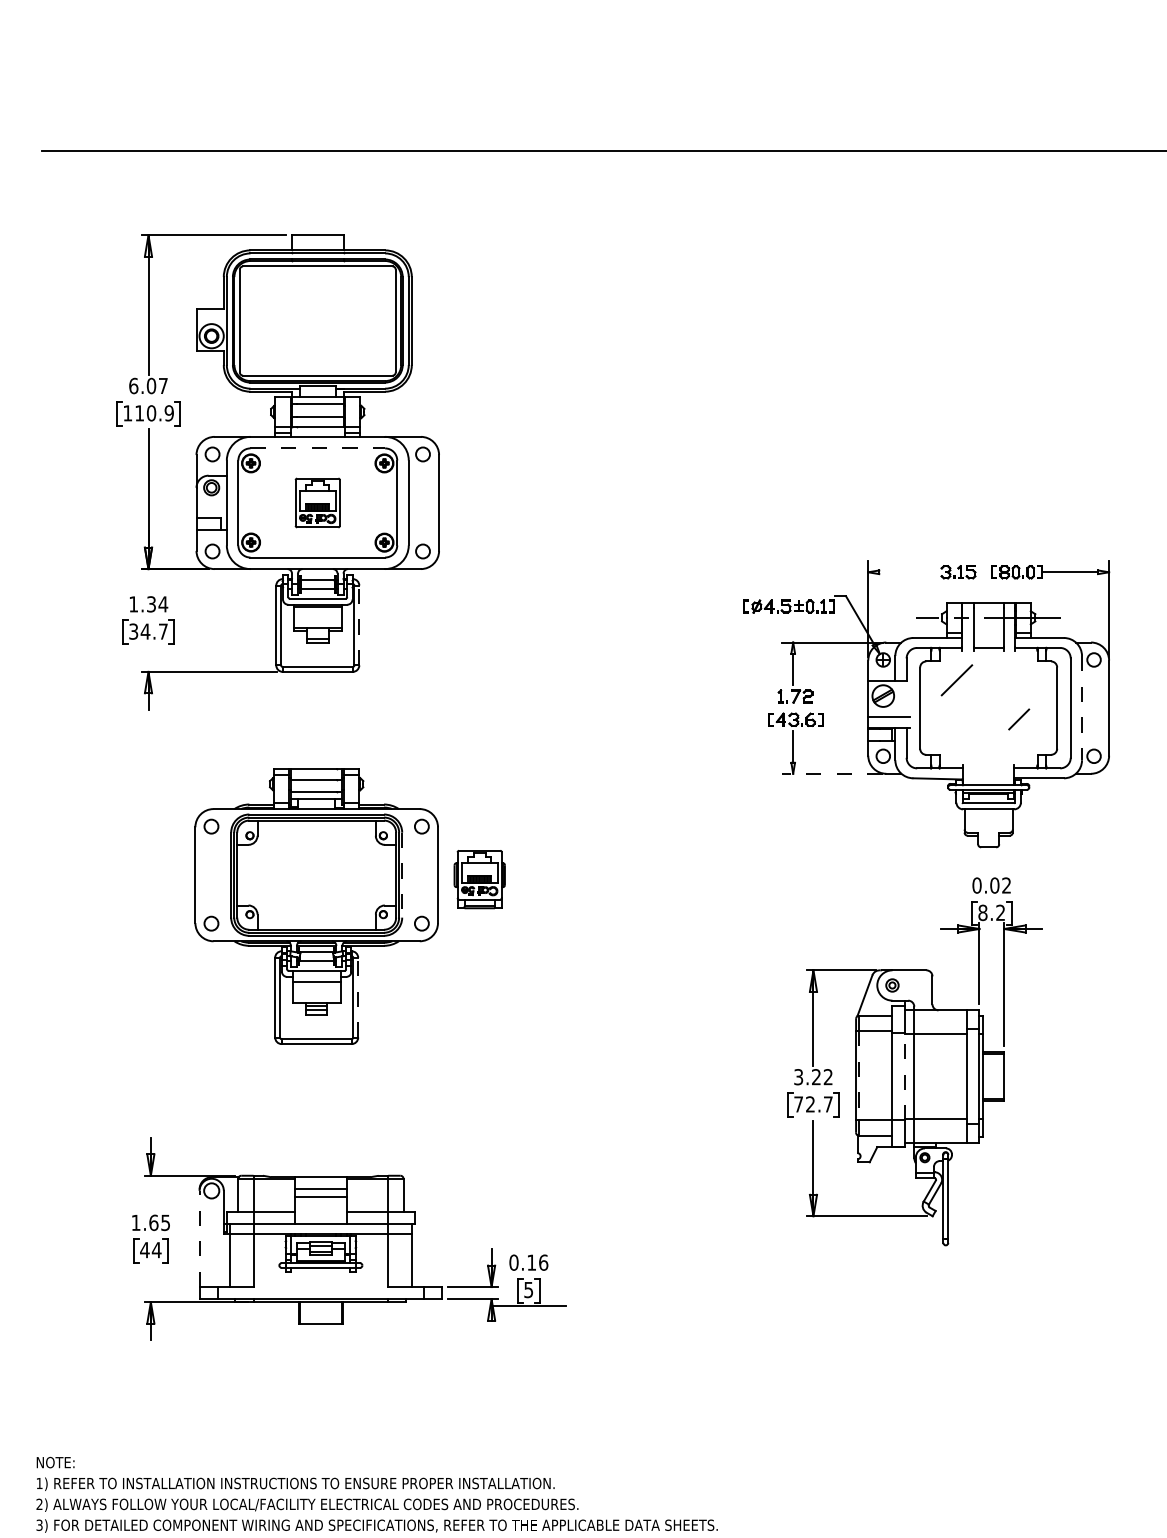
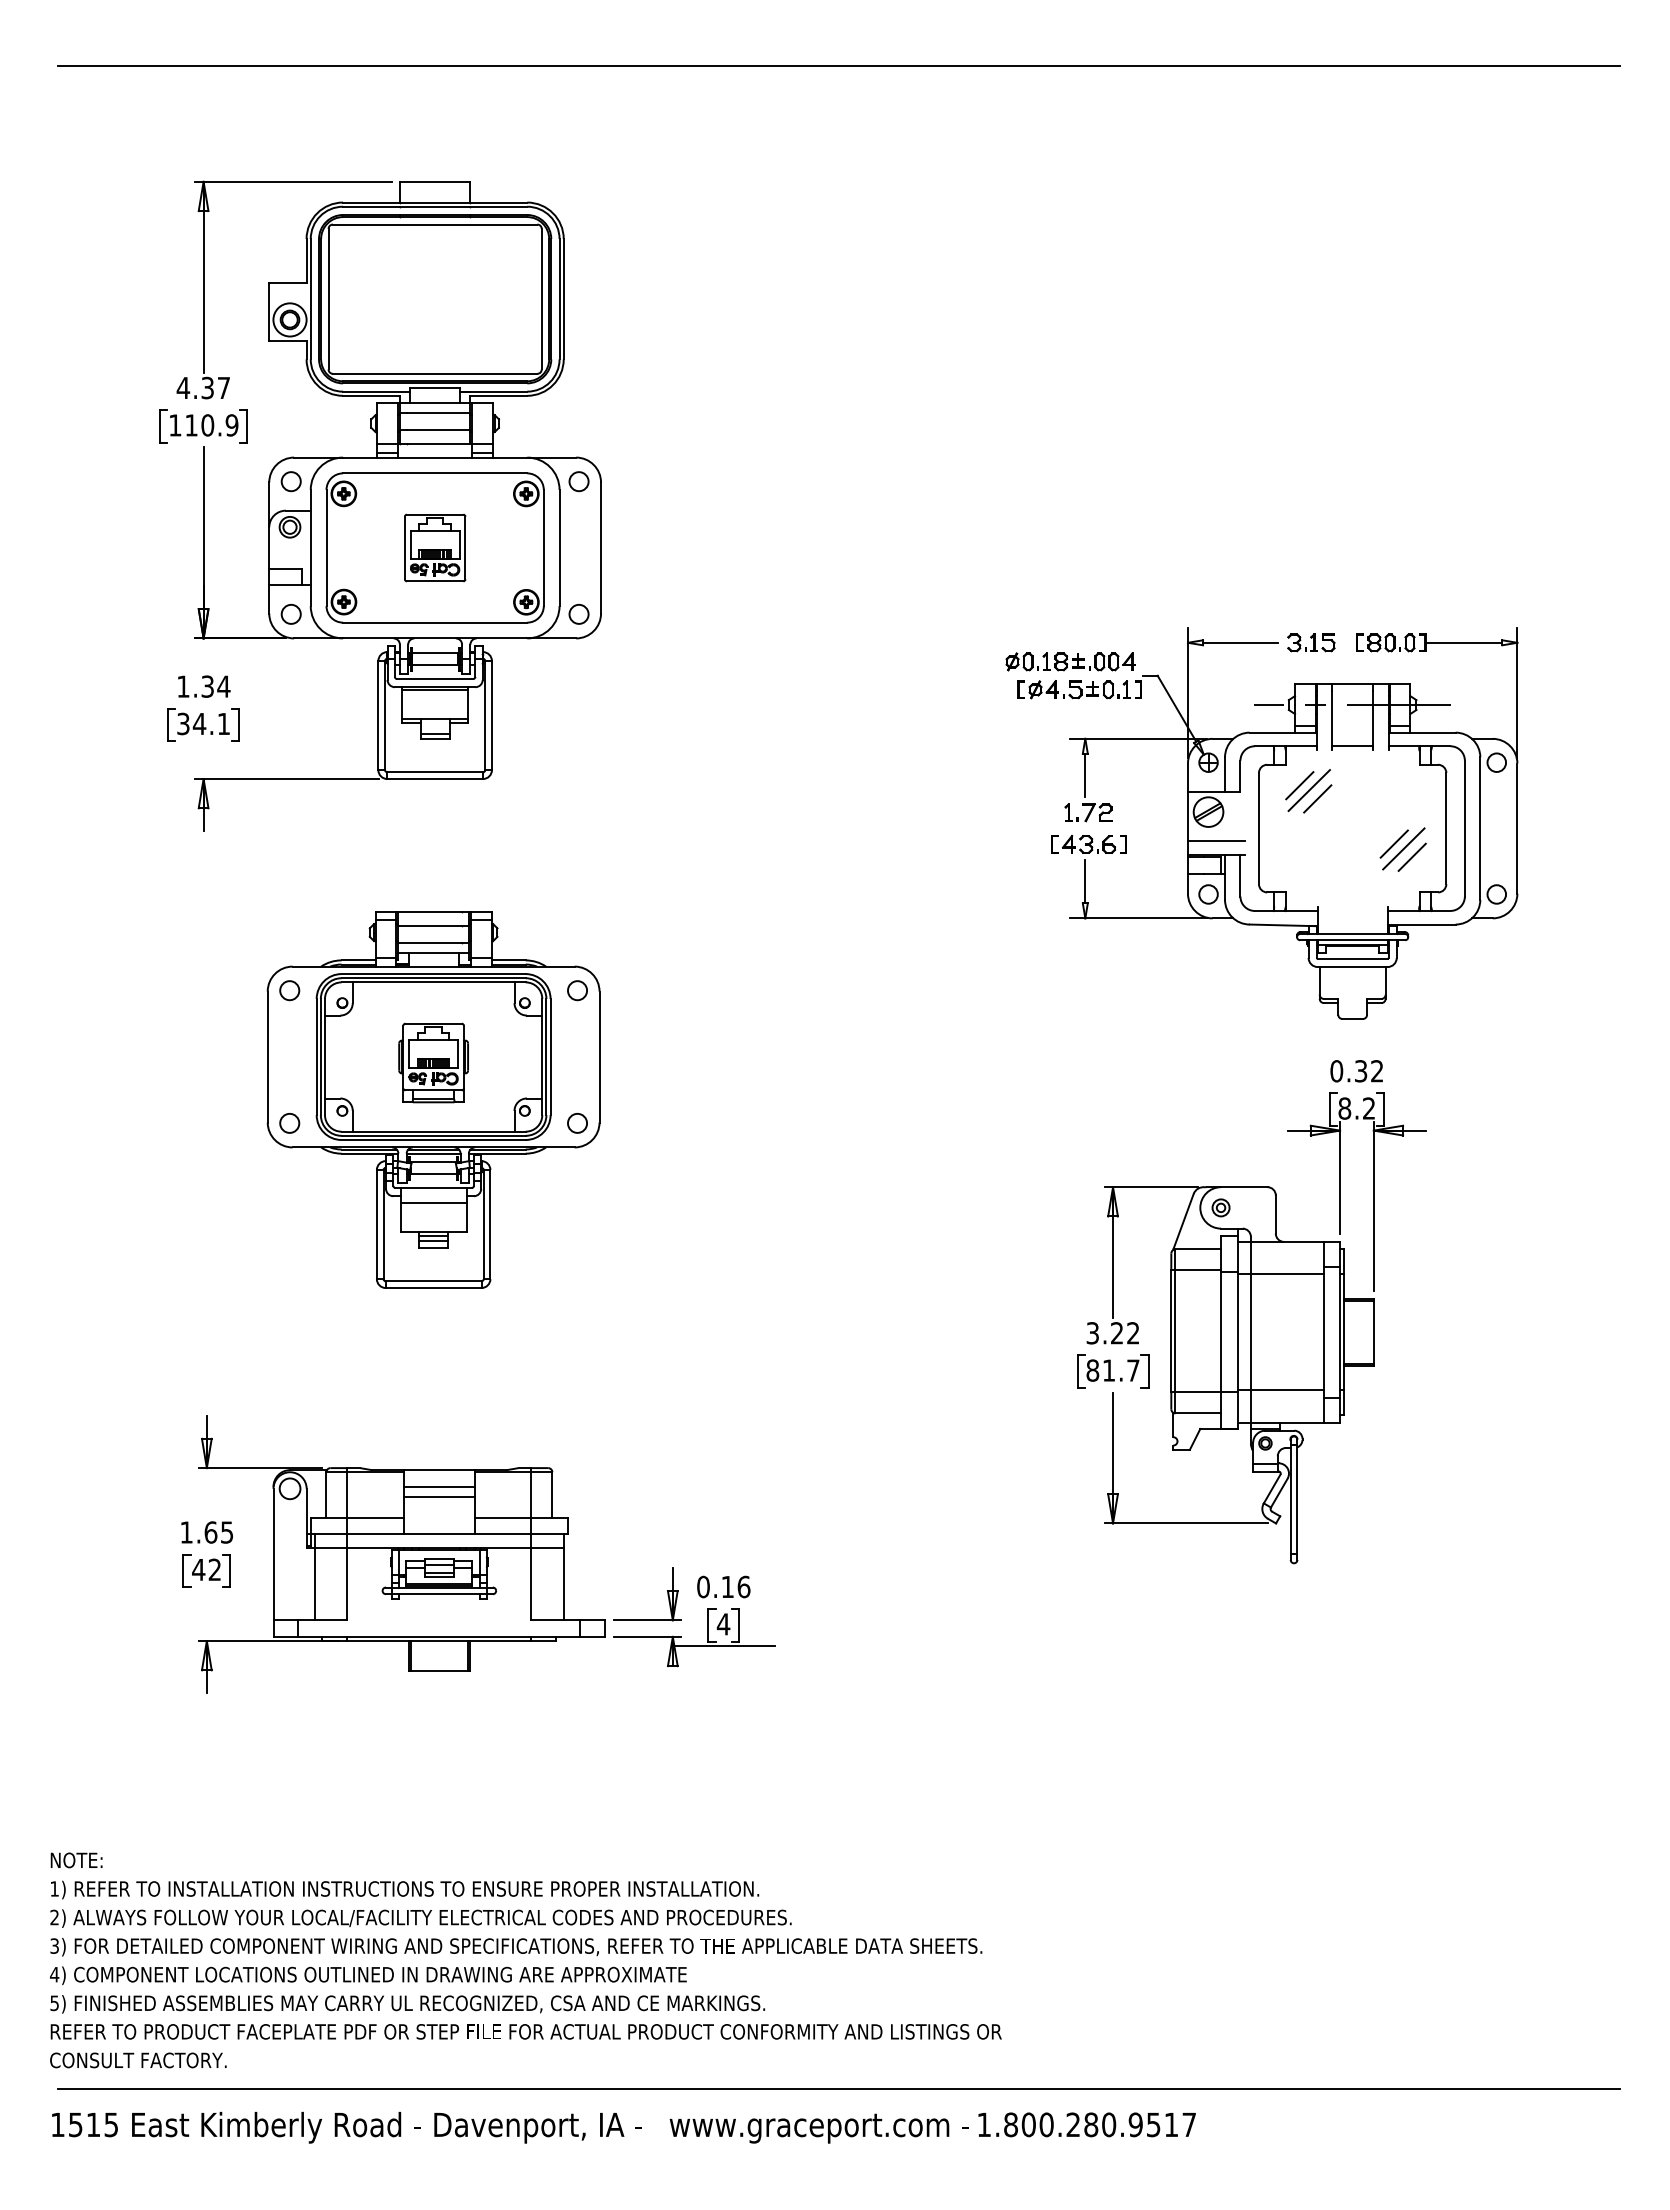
text: (142, 385) -> (195, 387), 6.07 -> 4.37
line: (318, 448) -> (435, 473), dashed -> solid
line: (906, 572) -> (1240, 642), added
part: (782, 585) -> (1070, 661), added
line: (358, 625) -> (491, 715), dashed -> solid
text: (163, 631) -> (223, 723), 34.7 -> 34.1
line: (949, 676) -> (1299, 785), added
line: (962, 686) -> (1317, 798), added
line: (1082, 708) -> (1480, 829), dashed -> solid
line: (1025, 722) -> (1403, 848), added
line: (1031, 728) -> (1411, 856), added
line: (832, 773) -> (1138, 918), dashed -> solid
line: (402, 875) -> (550, 1057), dashed -> solid
part: (479, 879) -> (433, 1062), moved
text: (994, 885) -> (1360, 1071), 0.02 -> 0.32
line: (358, 997) -> (490, 1224), dashed -> solid
line: (859, 1075) -> (1175, 1331), dashed -> solid
line: (904, 1075) -> (1237, 1331), dashed -> solid
text: (804, 1104) -> (1100, 1370), 72.7 -> 81.7
line: (199, 1238) -> (273, 1554), dashed -> solid
text: (156, 1249) -> (214, 1569), 44 -> 42
text: (528, 1290) -> (723, 1624), 5 -> 4

